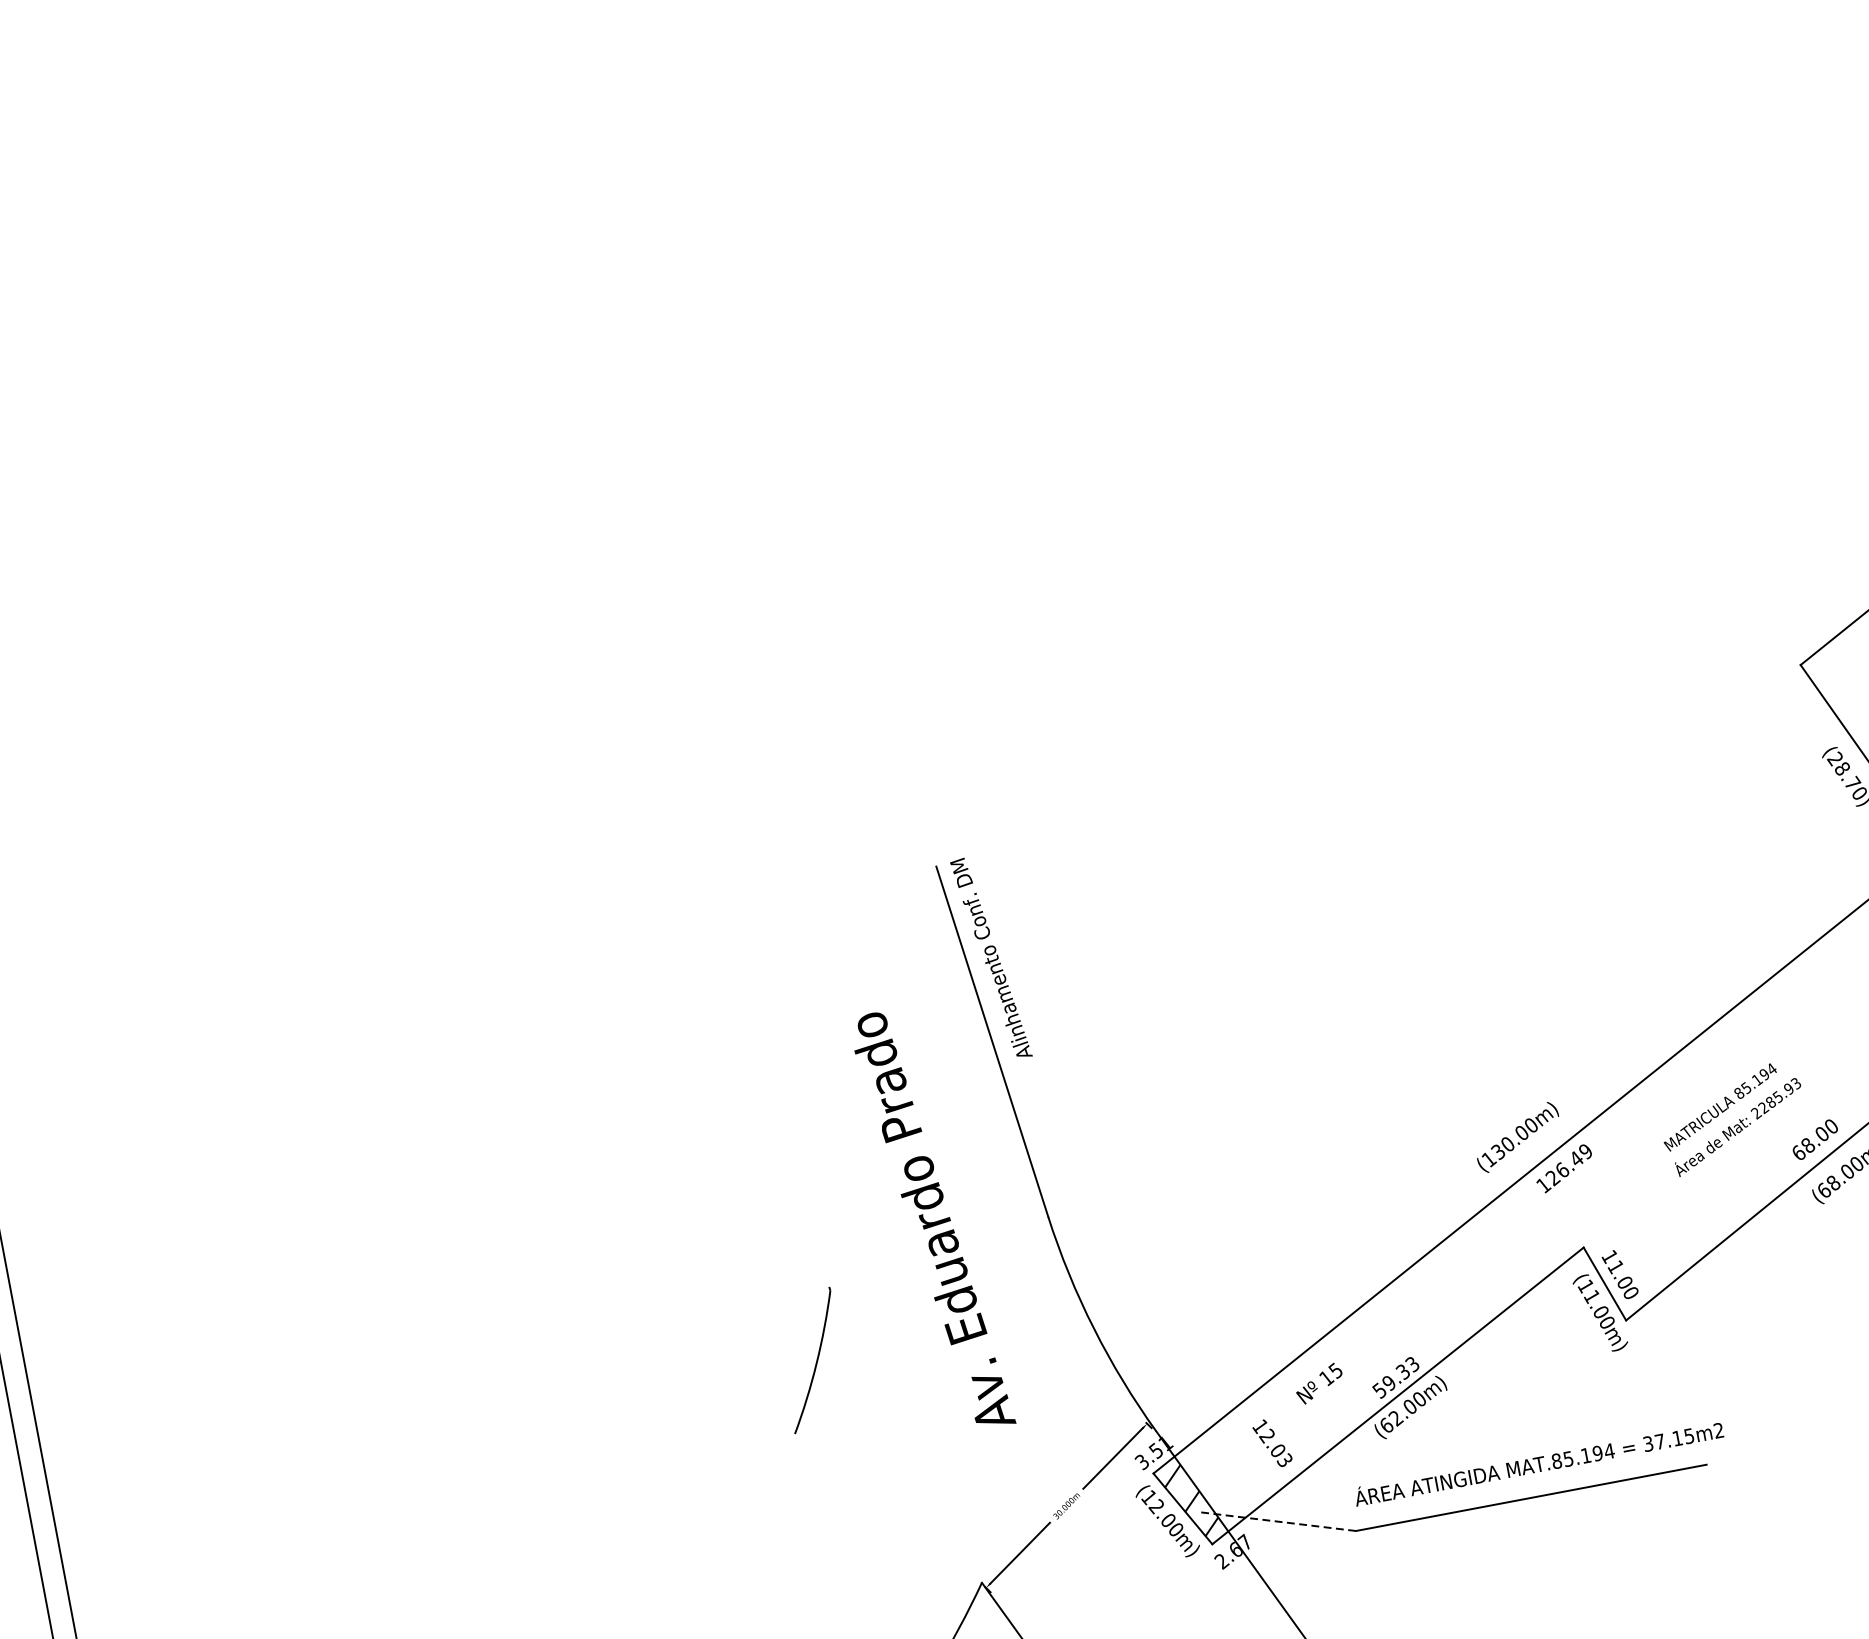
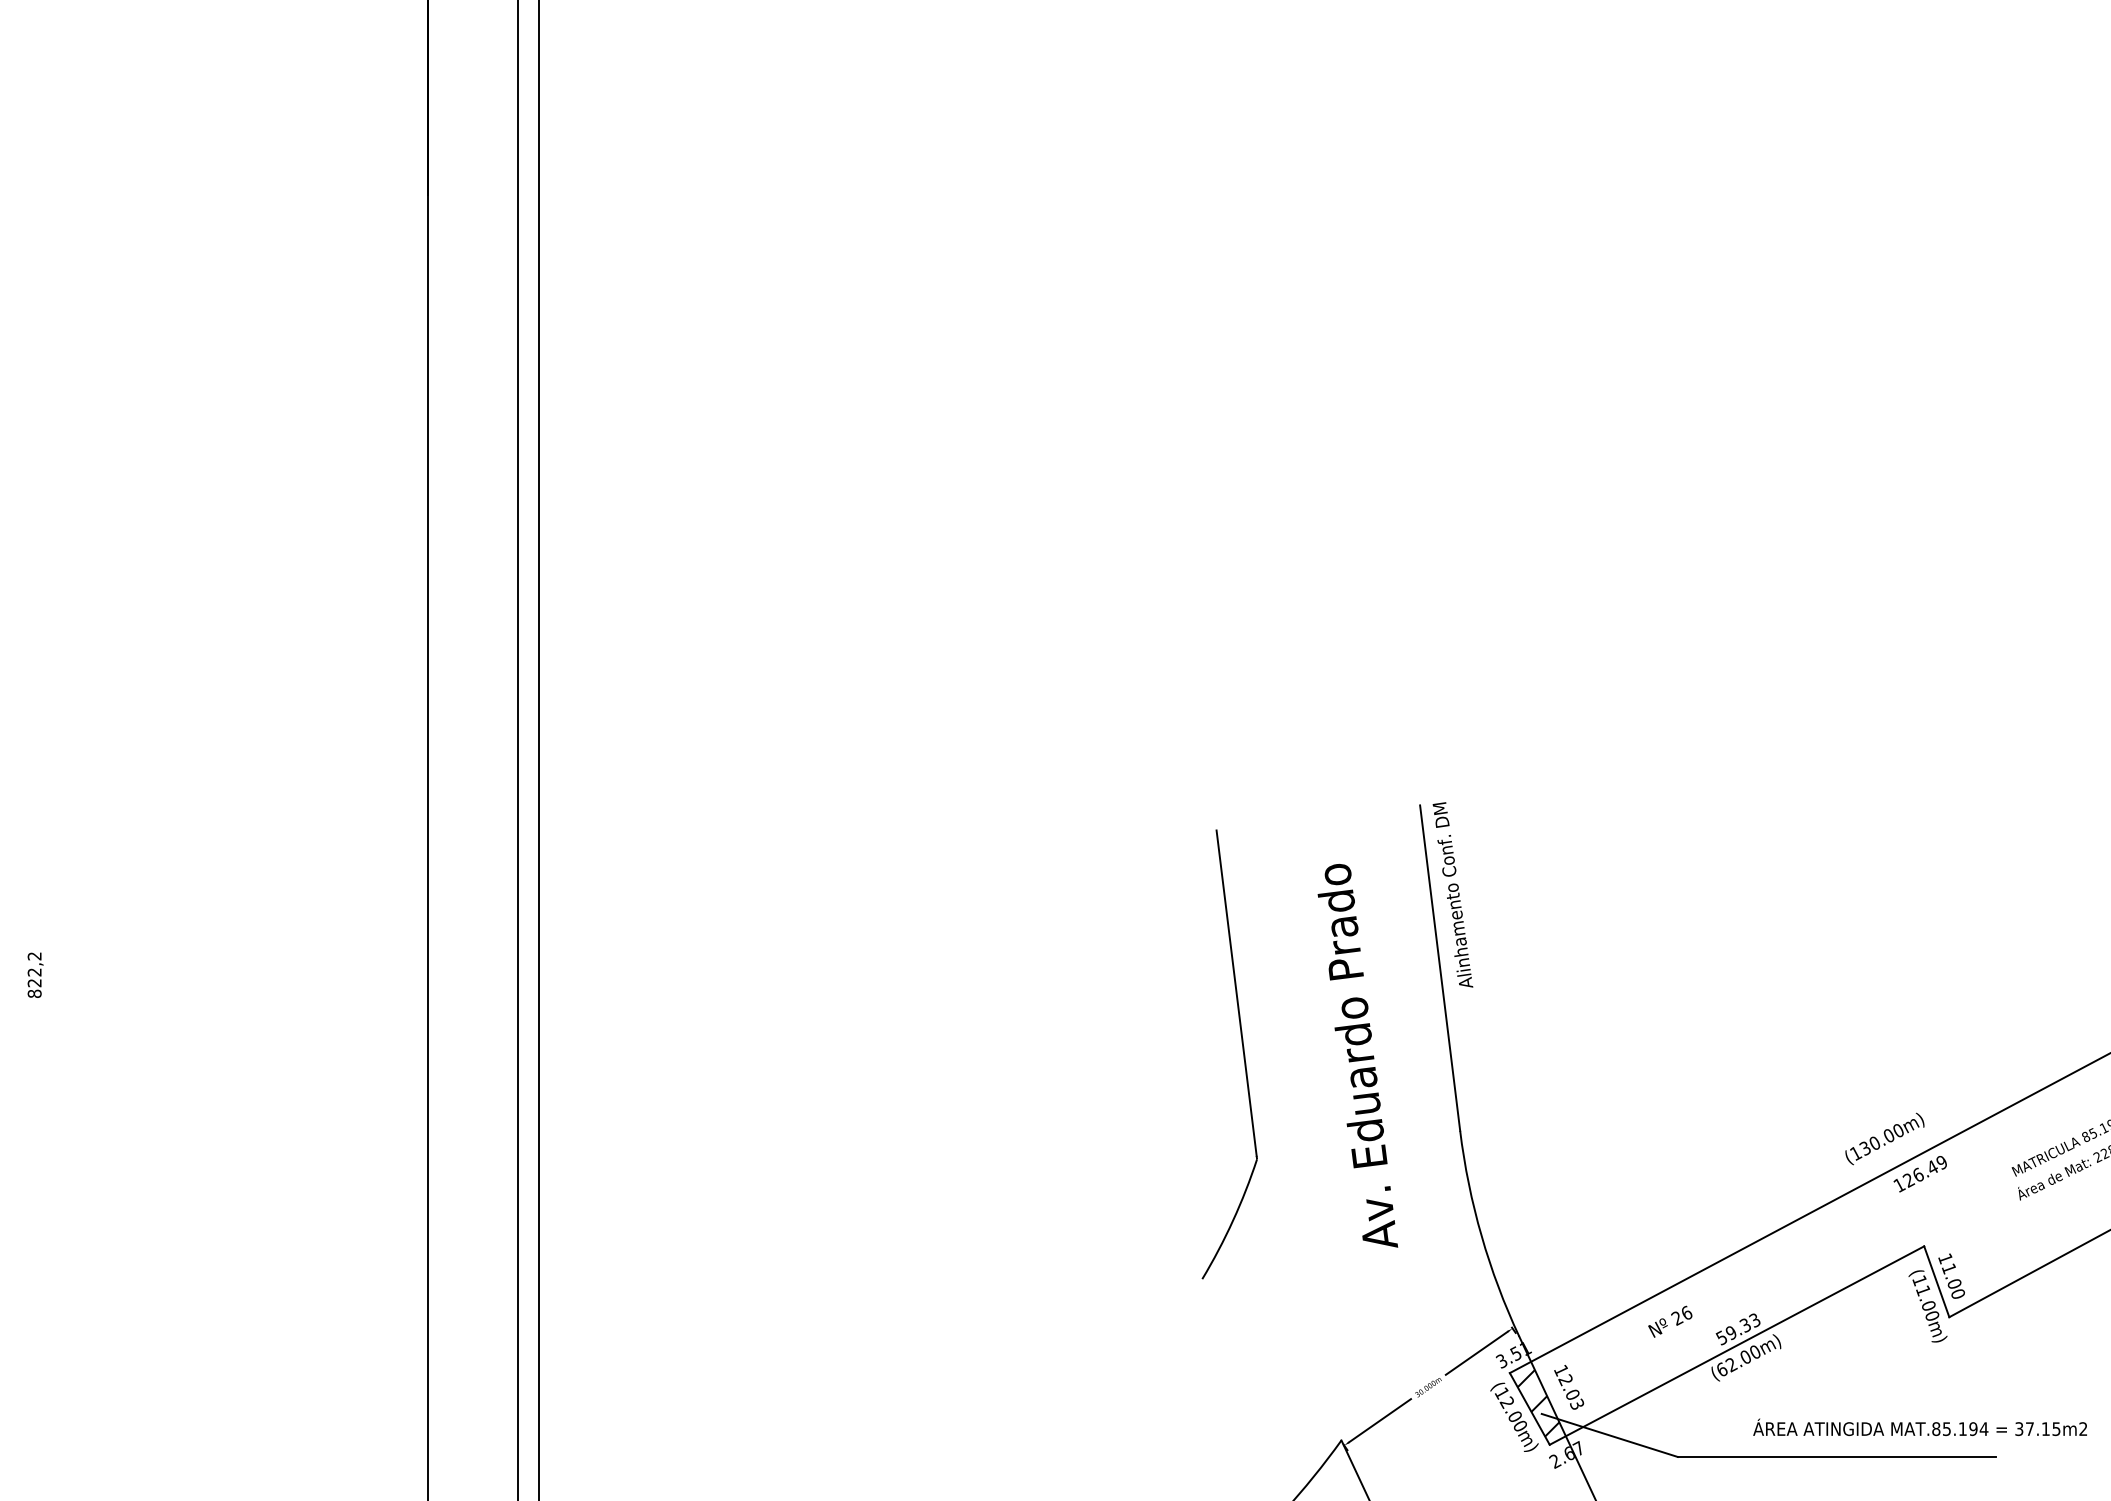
line: (772, 1111) -> (1236, 992), added
text: (931, 1220) -> (1357, 1055), moved
text: (1330, 1374) -> (1681, 1315), 15 -> 26
text: (1272, 1443) -> (1569, 1387), moved
text: (1537, 1461) -> (1919, 1426), moved
line: (1276, 1521) -> (1609, 1435), dashed -> solid

